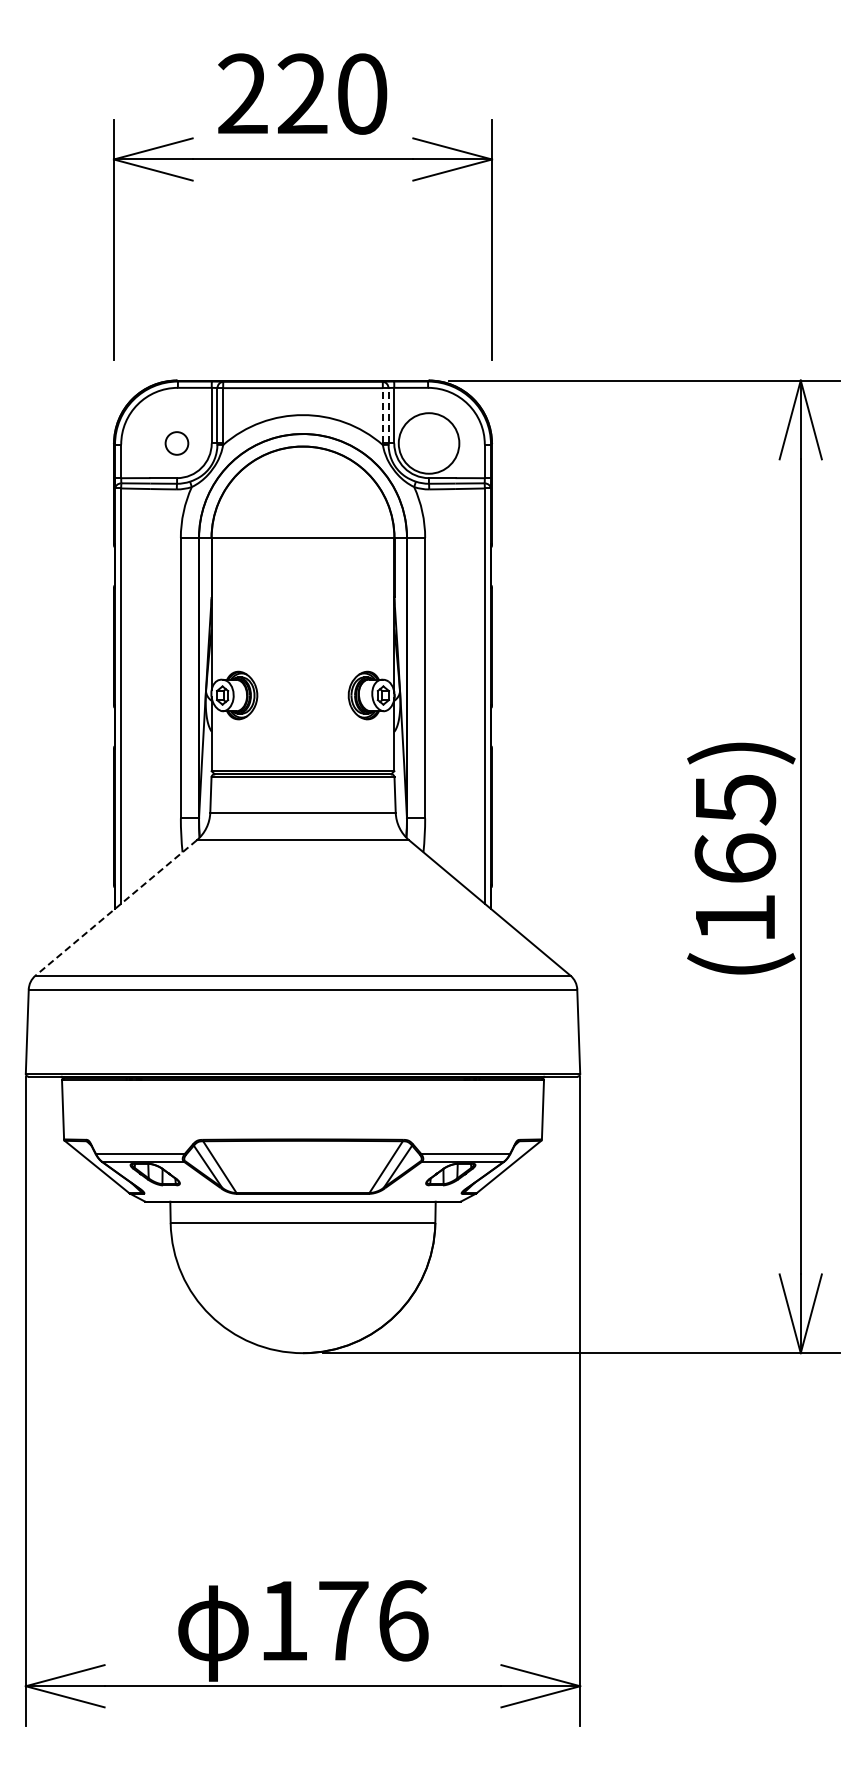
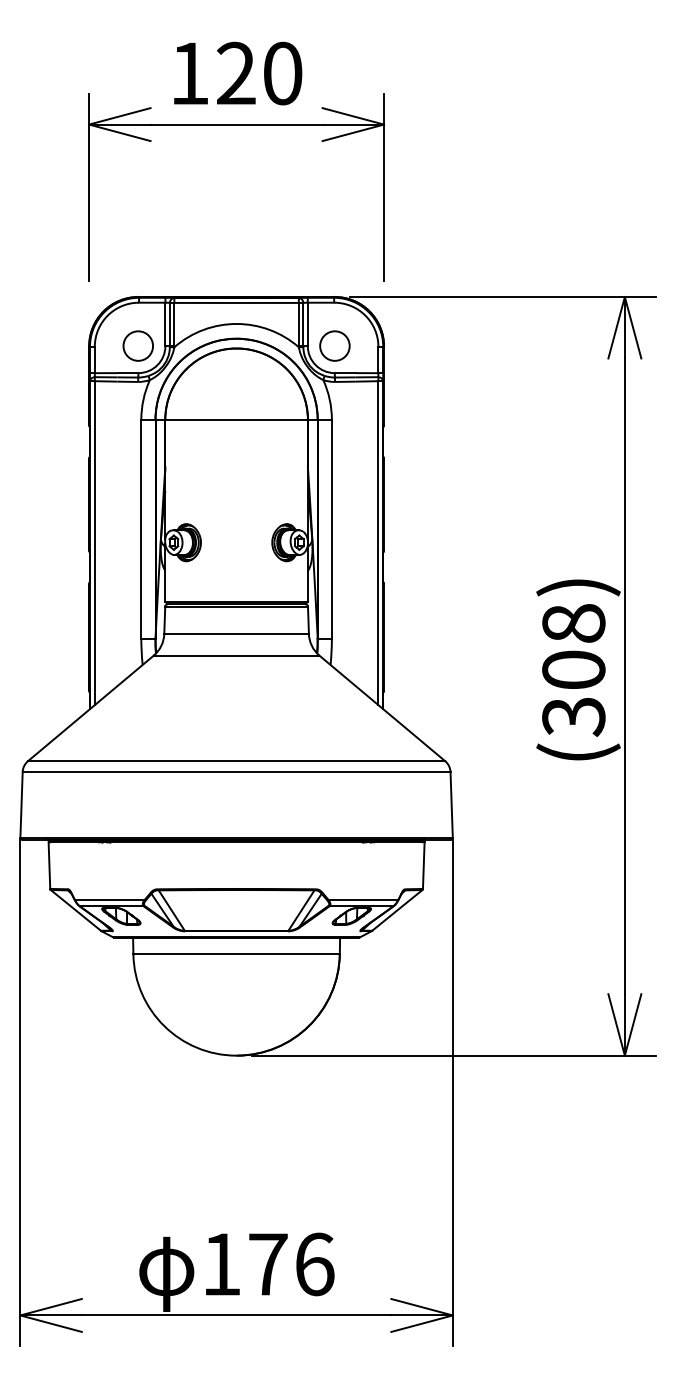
text: (242, 93) -> (189, 73), 220 -> 120
line: (382, 415) -> (298, 324), dashed -> solid
line: (388, 415) -> (303, 324), dashed -> solid
circle: (176, 443) -> (137, 346), size x1.67
circle: (429, 443) -> (335, 346), size x0.62
text: (735, 859) -> (573, 670), (165) -> (308)
line: (115, 908) -> (90, 708), dashed -> solid

